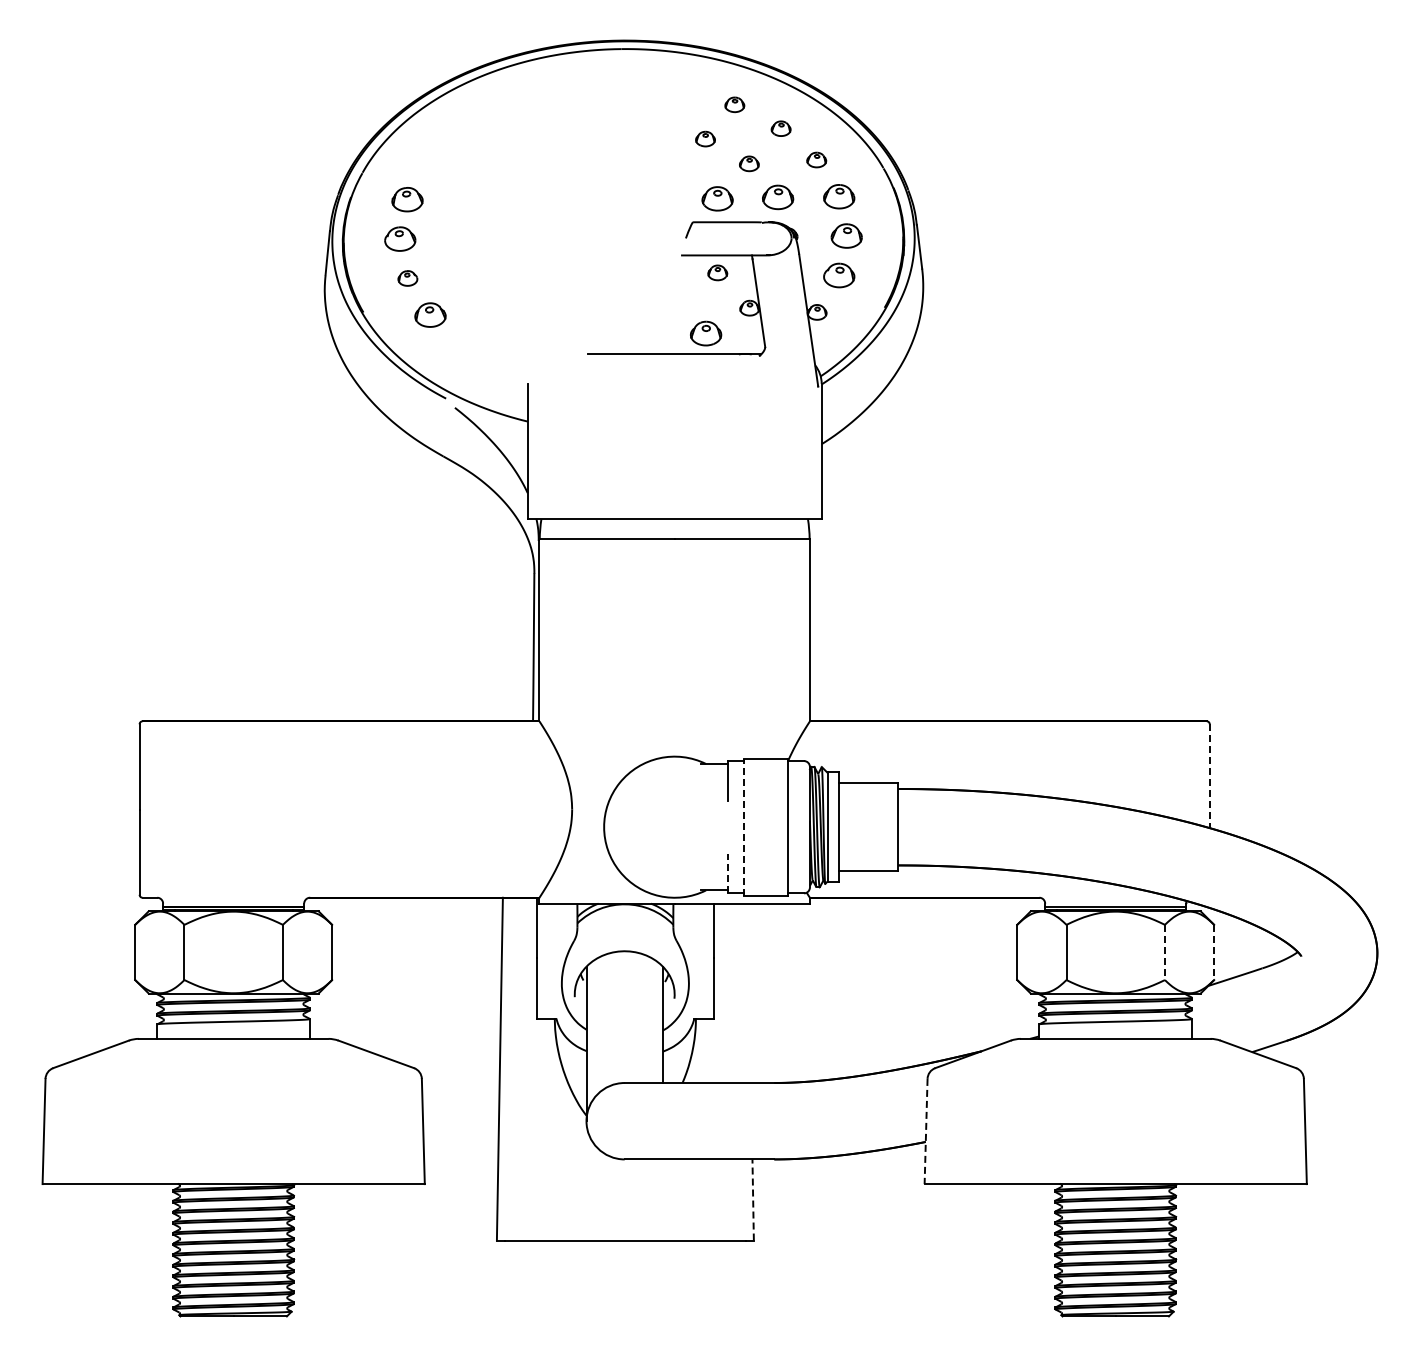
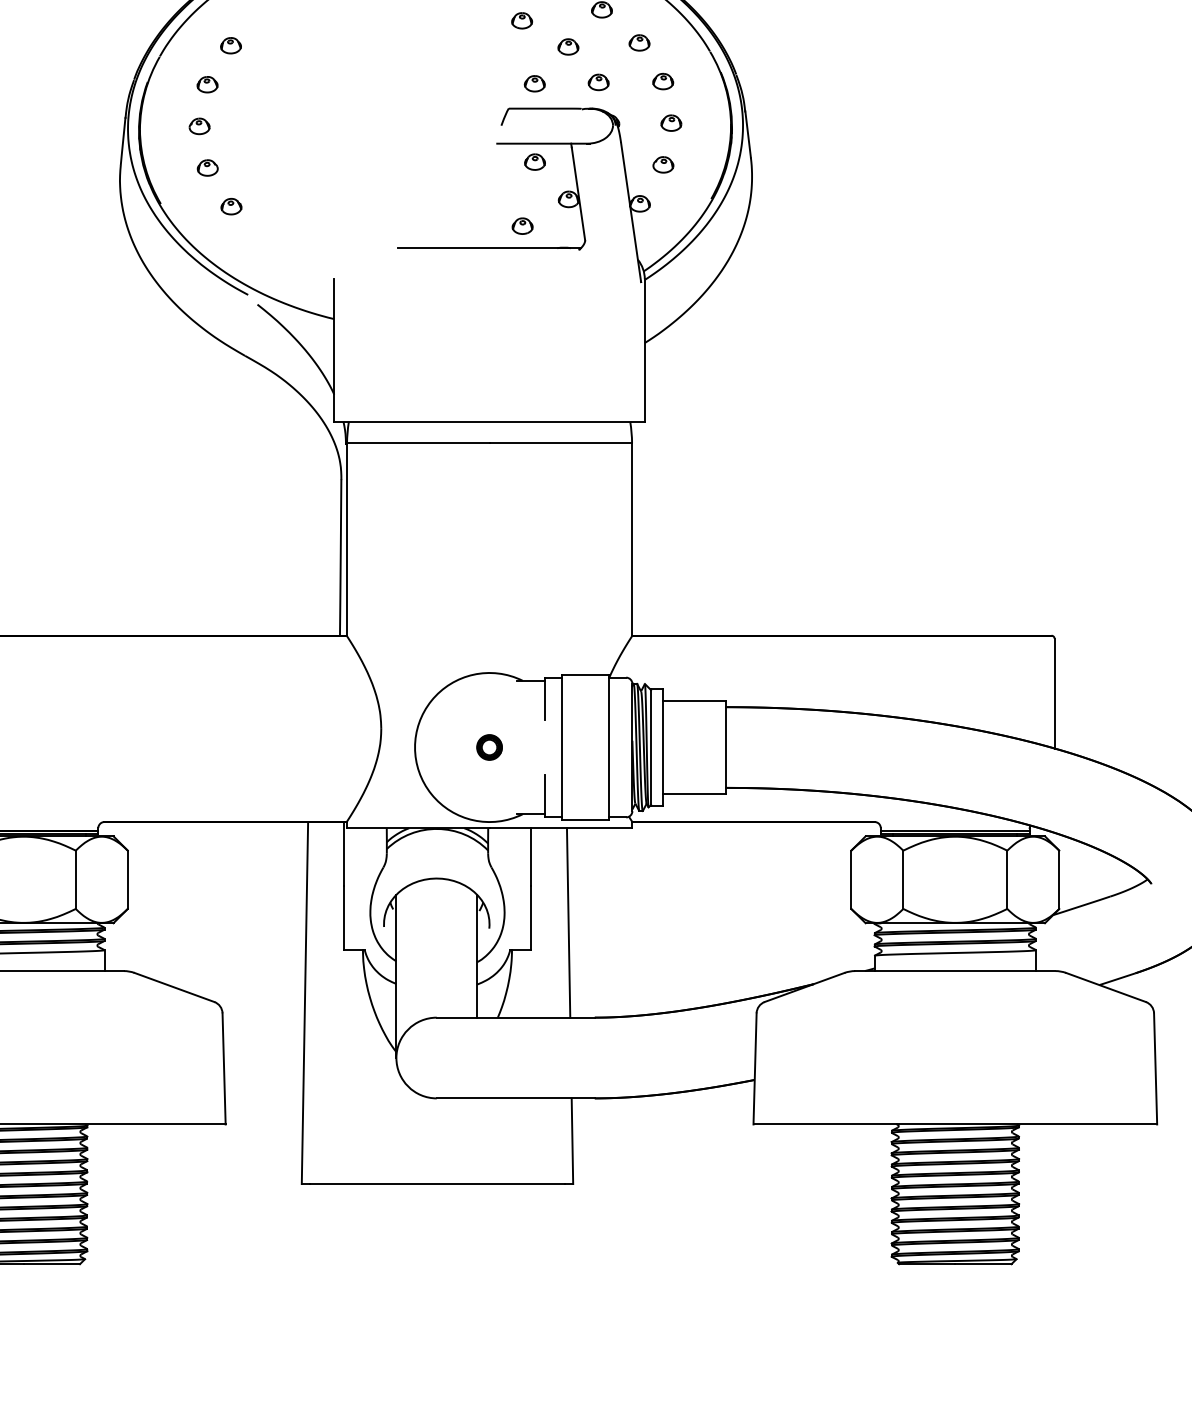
part: (429, 162) -> (230, 45), added
part: (838, 196) -> (662, 81), size x0.62
part: (777, 197) -> (598, 82), size x0.62
part: (717, 198) -> (534, 83), size x0.62
part: (407, 199) -> (207, 84), size x0.62
part: (846, 235) -> (671, 122), size x0.62
part: (399, 238) -> (198, 125), size x0.62
part: (839, 275) -> (663, 164), size x0.62
part: (429, 314) -> (230, 206), size x0.62
part: (705, 333) -> (522, 226), size x0.62
line: (1209, 776) -> (1054, 693), dashed -> solid
part: (674, 826) -> (489, 746), added
line: (743, 827) -> (562, 747), dashed -> solid
line: (727, 873) -> (545, 796), dashed -> solid
line: (1164, 952) -> (1006, 879), dashed -> solid
line: (1214, 952) -> (1059, 879), dashed -> solid
line: (749, 992) -> (568, 922), added
line: (926, 1131) -> (755, 1068), dashed -> solid
line: (753, 1199) -> (572, 1140), dashed -> solid

